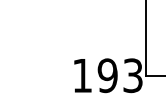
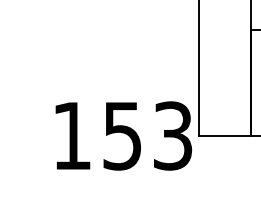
text: (107, 75) -> (121, 135), 193 -> 153

